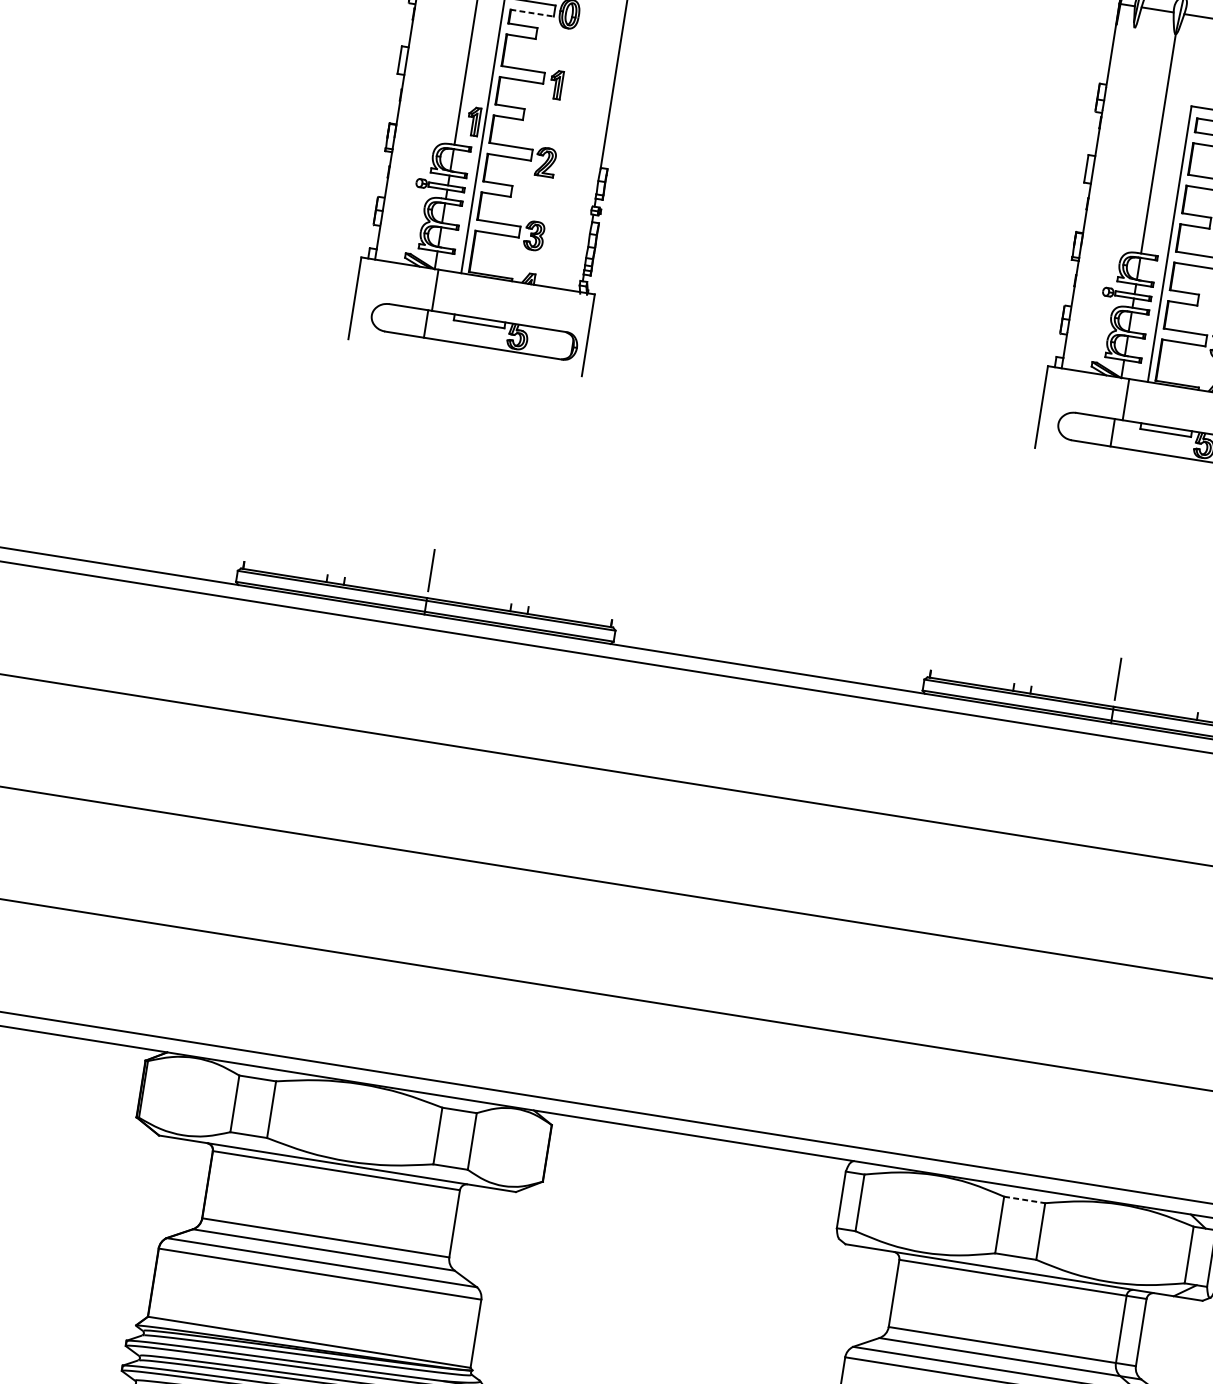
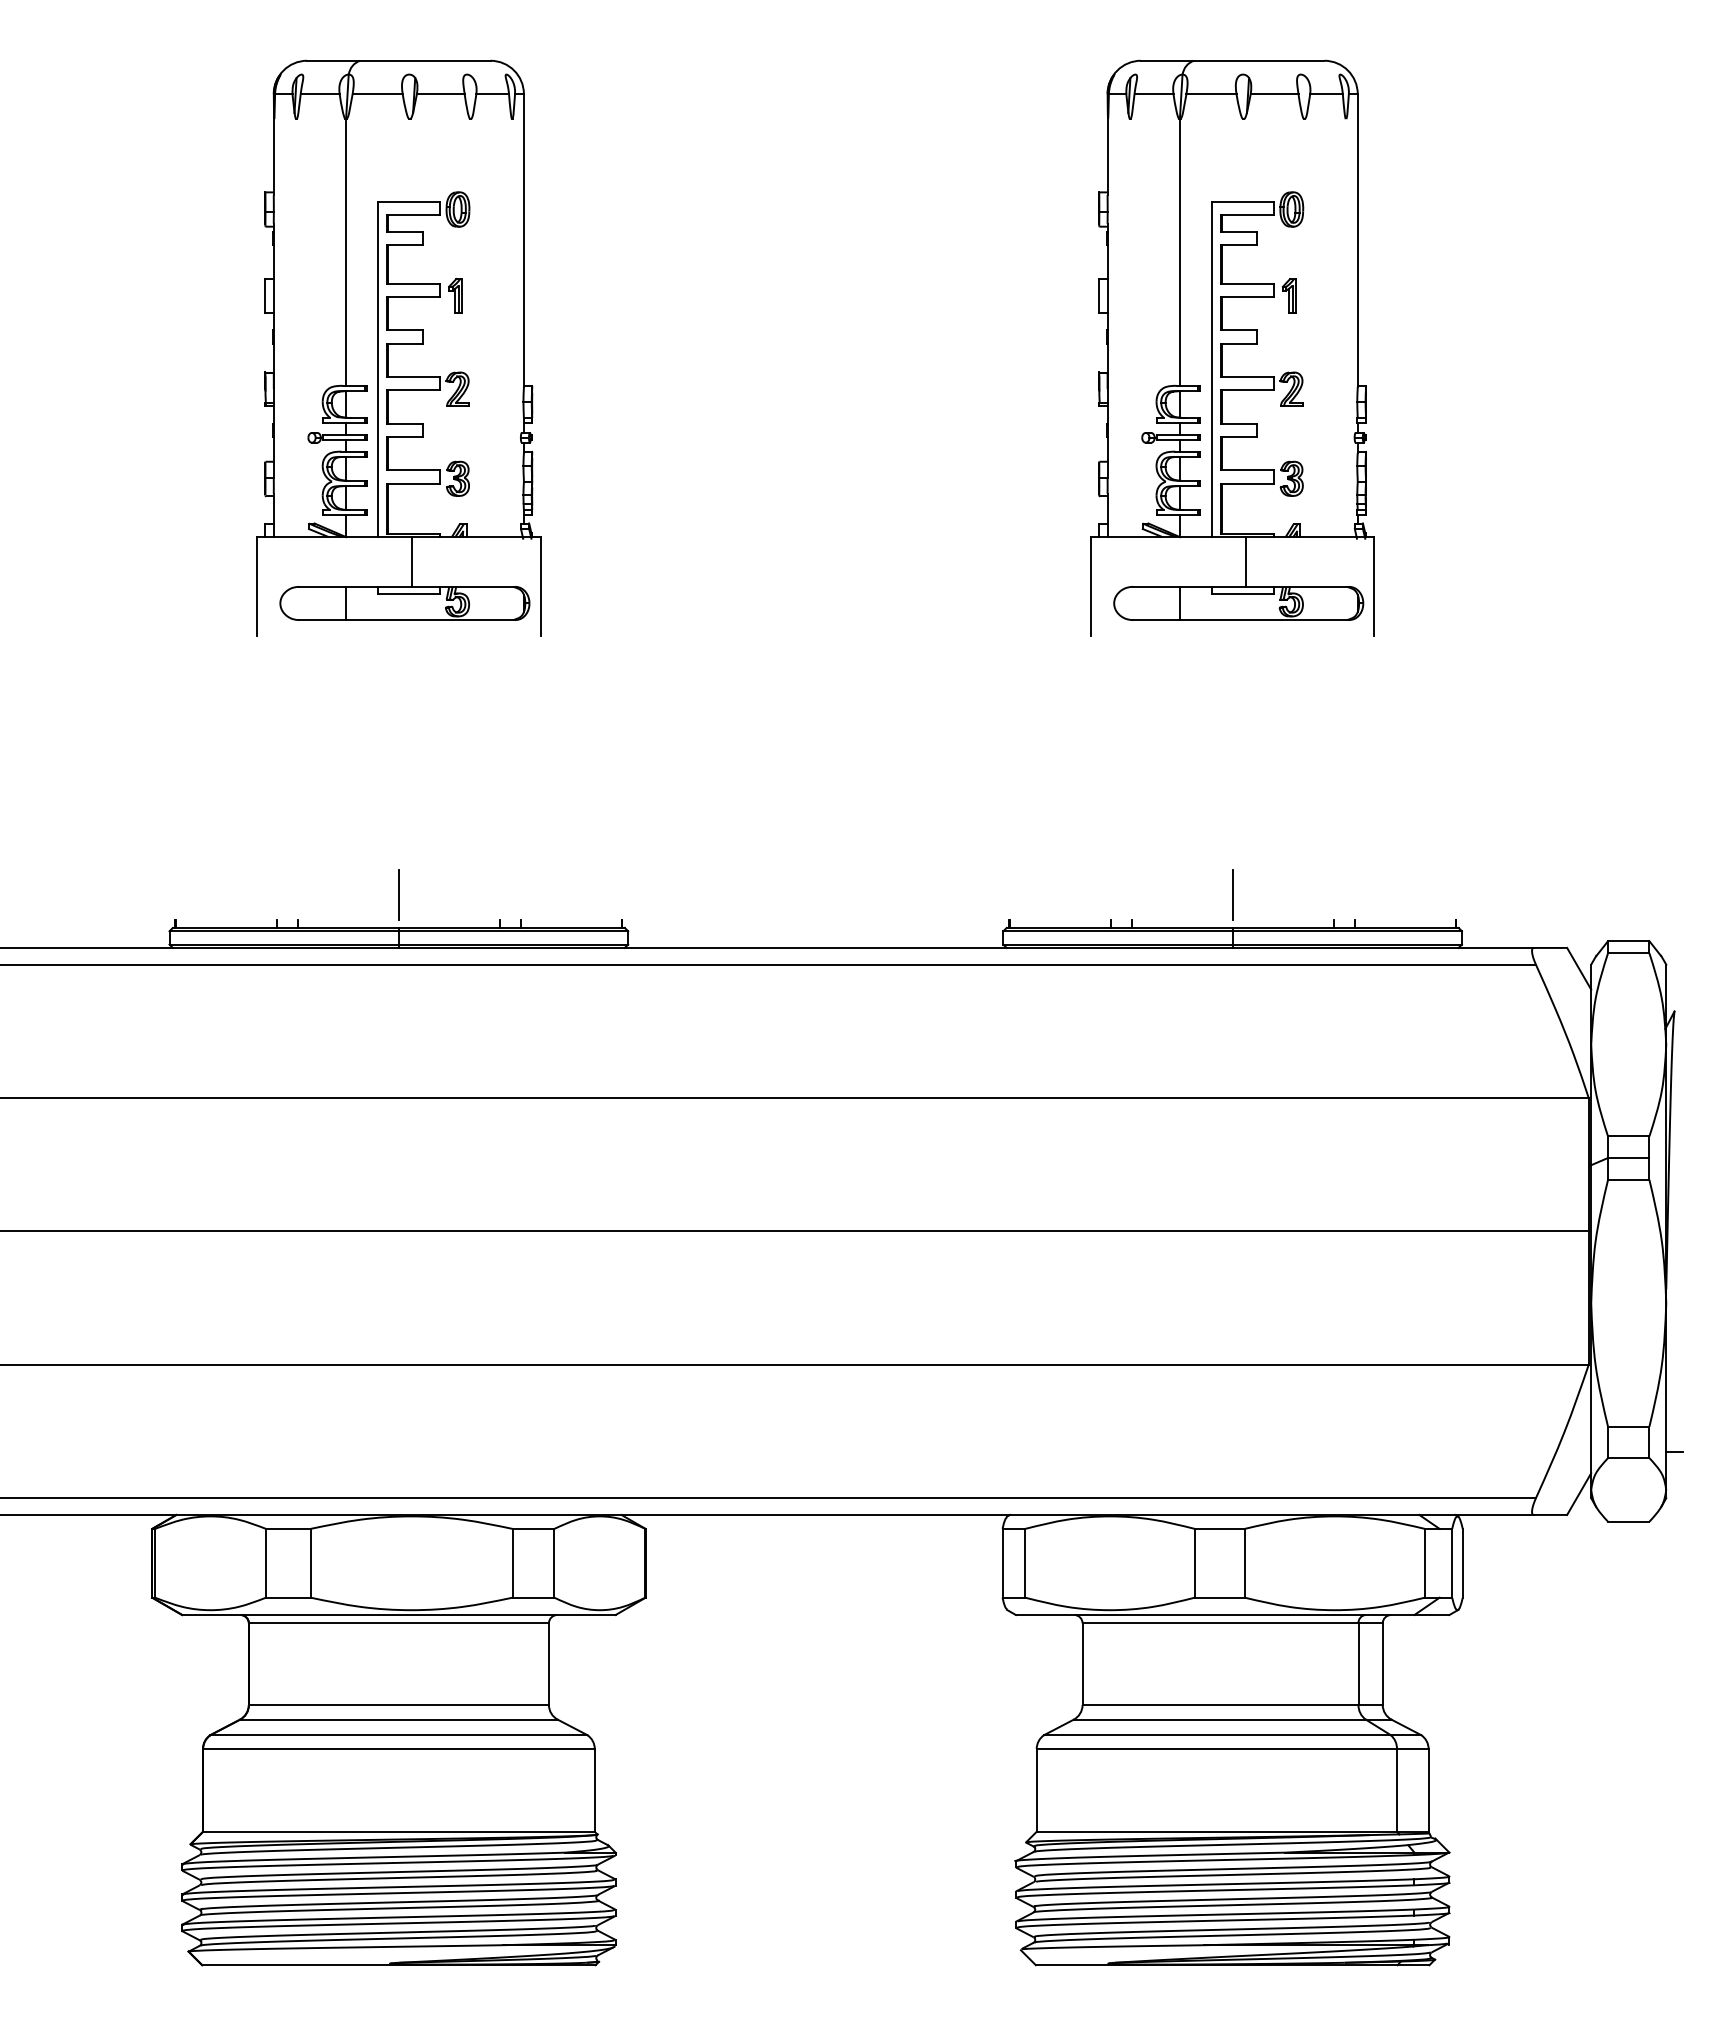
line: (532, 13) -> (414, 215), dashed -> solid
part: (473, 121) -> (364, 354), removed
line: (435, 289) -> (411, 561), moved
line: (1125, 399) -> (1245, 561), moved
line: (1024, 1199) -> (1219, 1528), dashed -> solid

